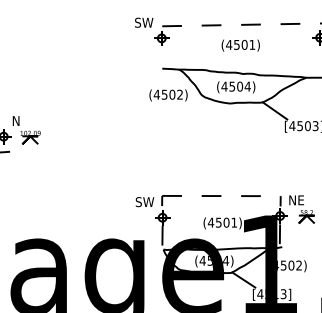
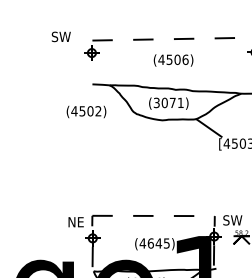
text: (144, 22) -> (61, 36), moved
text: (252, 44) -> (185, 59), (4501) -> (4506)
text: (235, 86) -> (168, 102), (4504) -> (3071)
text: (168, 95) -> (86, 112), moved
text: (298, 200) -> (233, 220), NE -> SW
text: (144, 202) -> (74, 222), SW -> NE
text: (226, 222) -> (158, 243), (4501) -> (4645)

